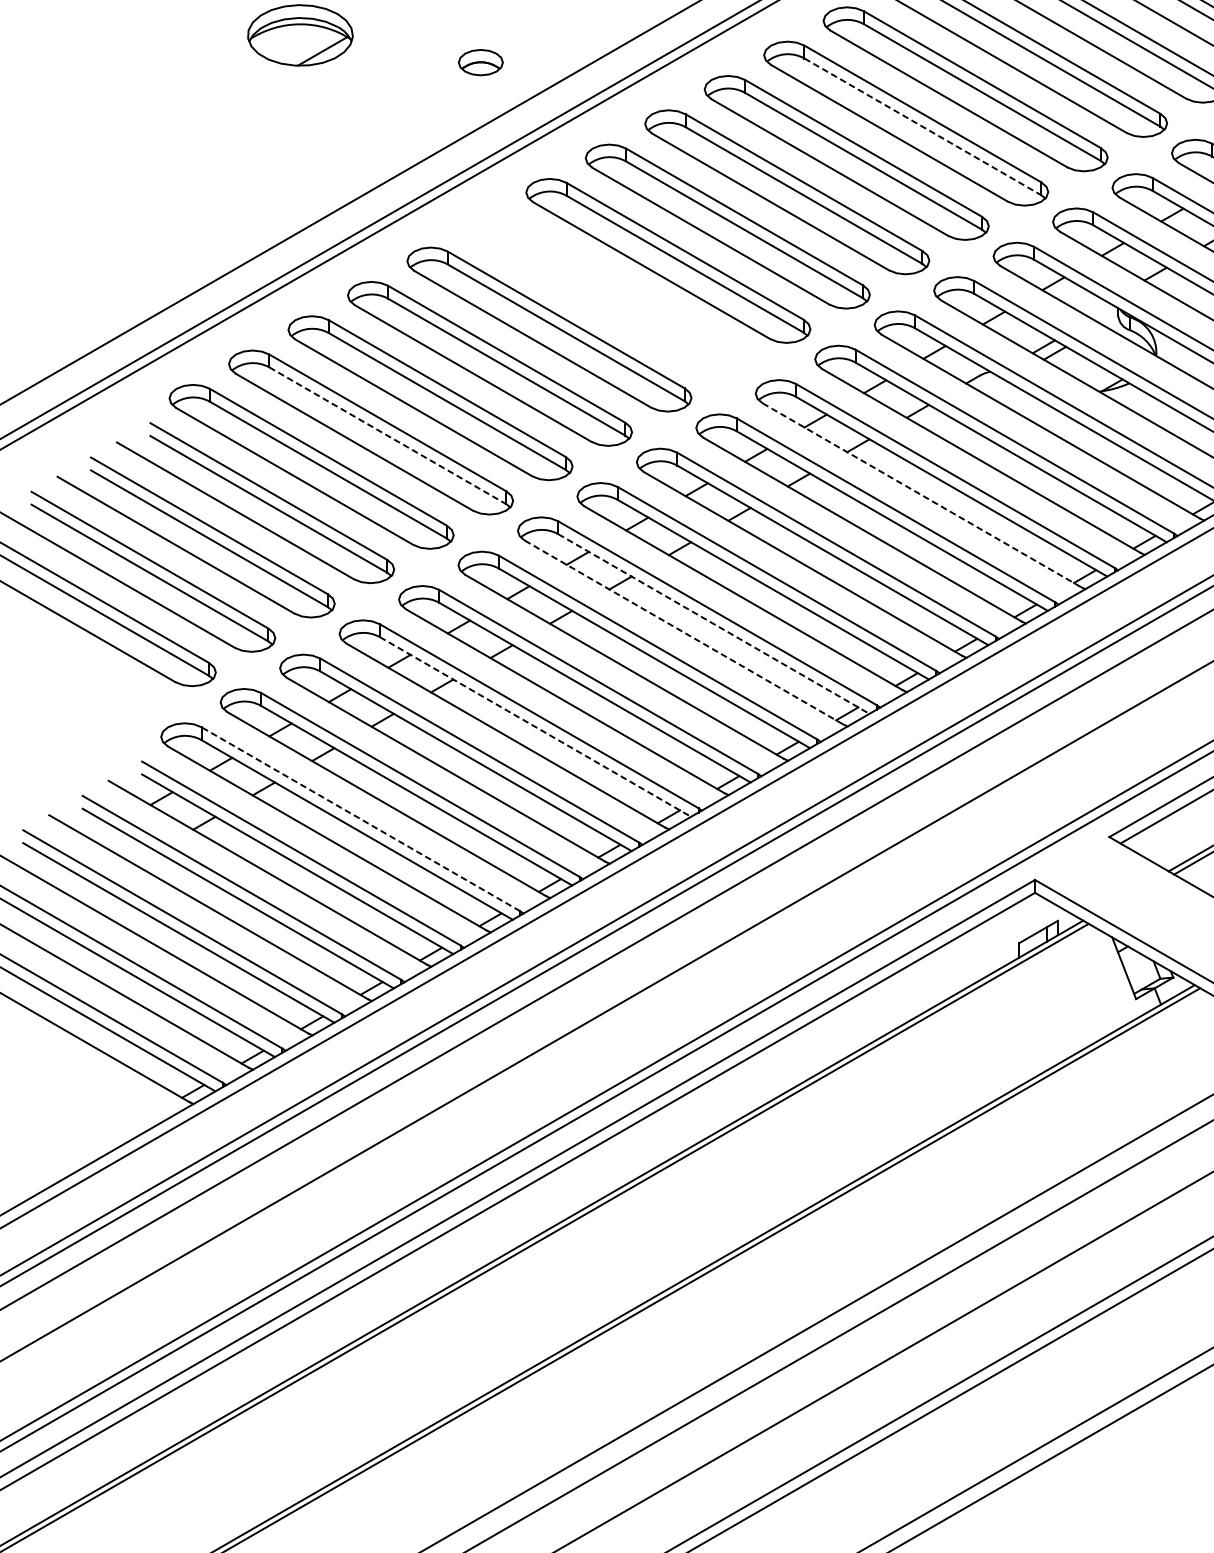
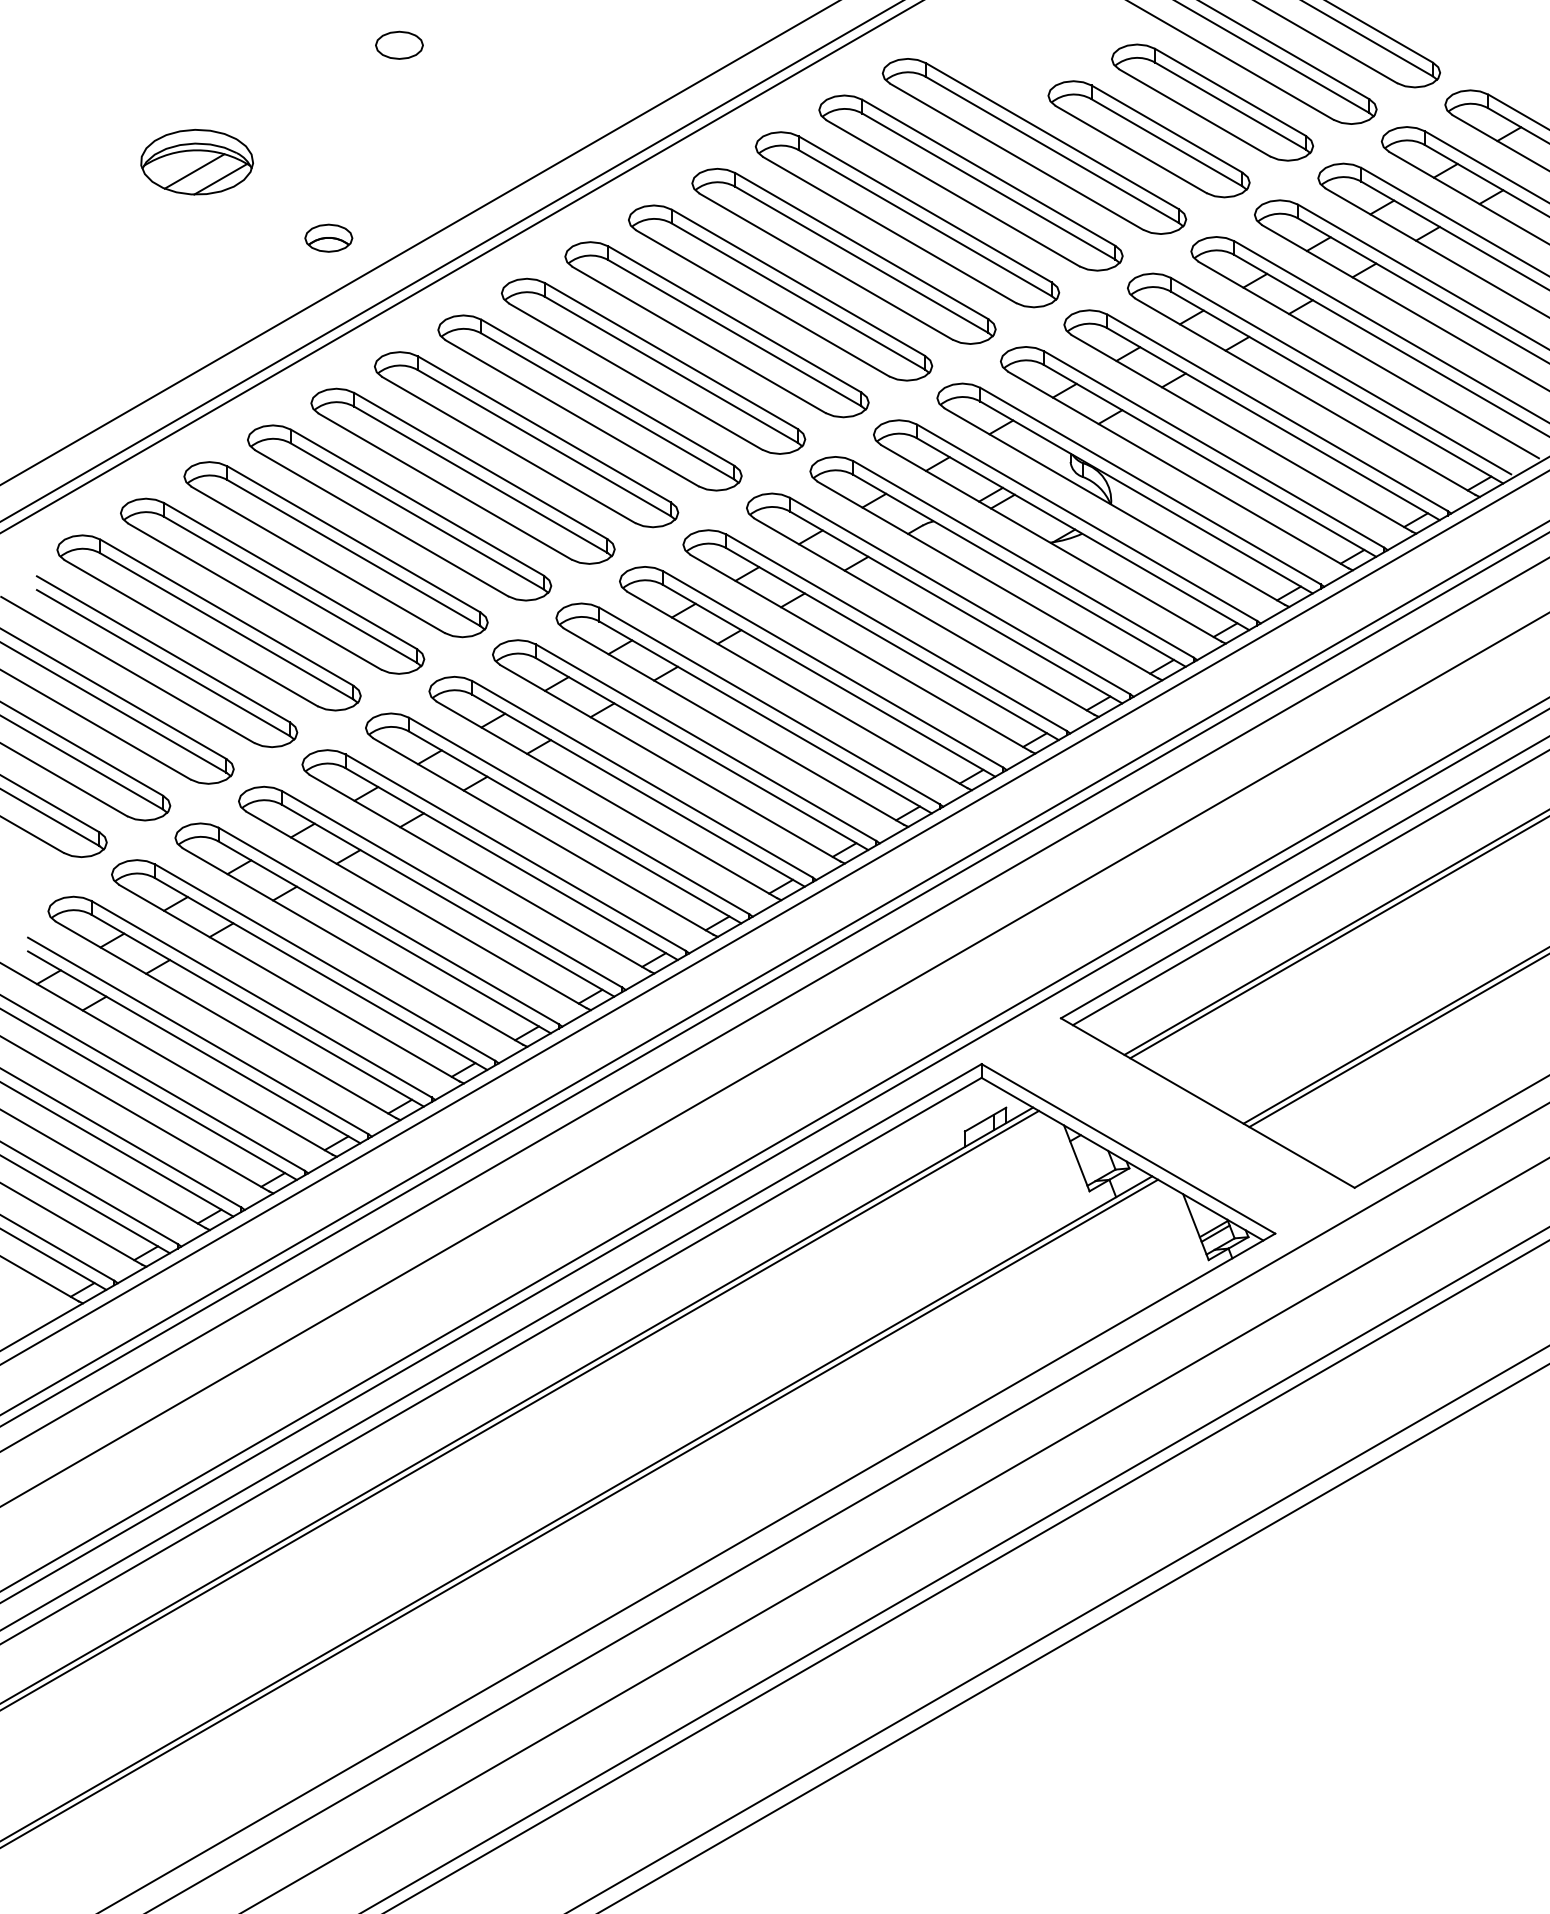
line: (297, 44) -> (194, 171), added
part: (480, 61) -> (328, 237), moved
line: (923, 127) -> (862, 260), dashed -> solid
part: (608, 295) -> (526, 439), added
line: (387, 436) -> (290, 590), dashed -> solid
line: (922, 495) -> (861, 653), dashed -> solid
line: (713, 623) -> (638, 790), dashed -> solid
line: (684, 633) -> (607, 800), dashed -> solid
line: (535, 726) -> (448, 900), dashed -> solid
line: (360, 818) -> (261, 998), dashed -> solid

